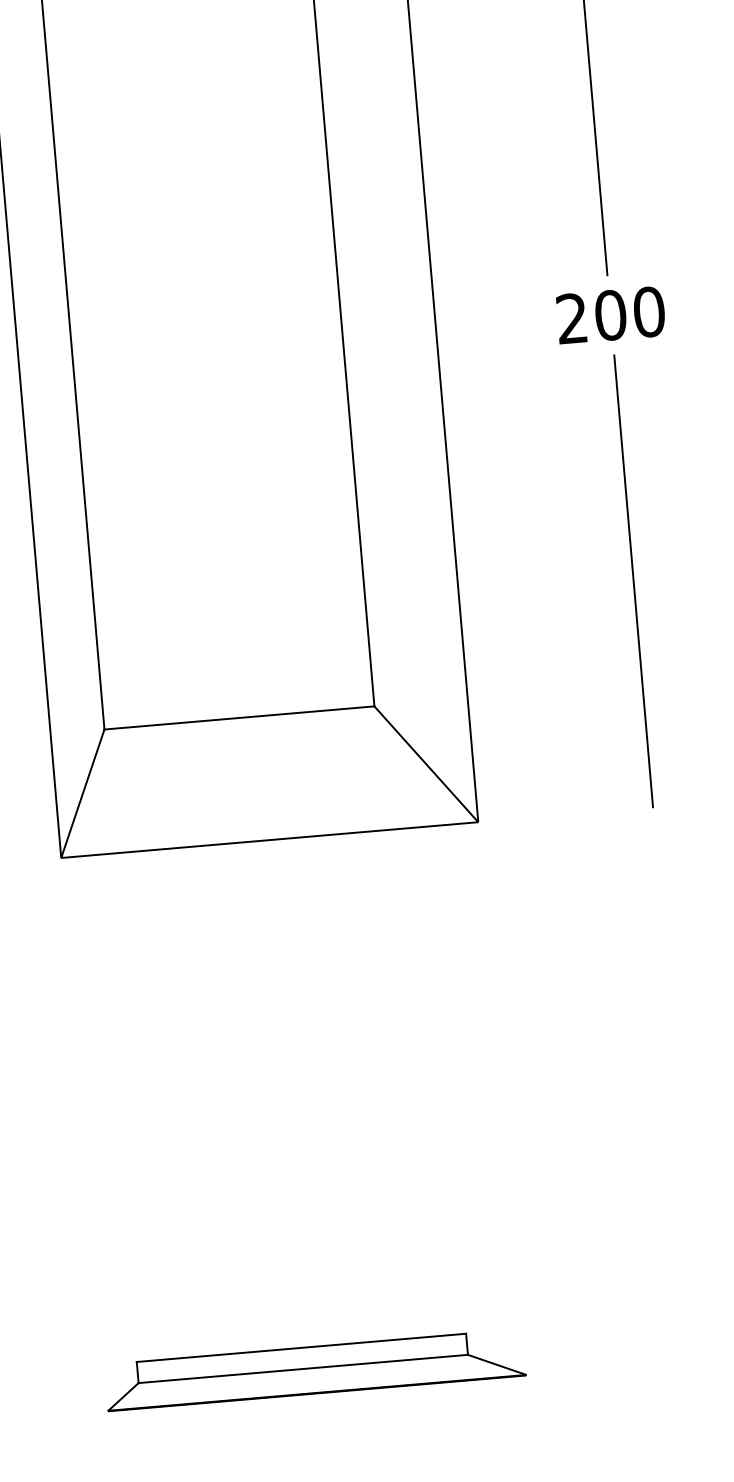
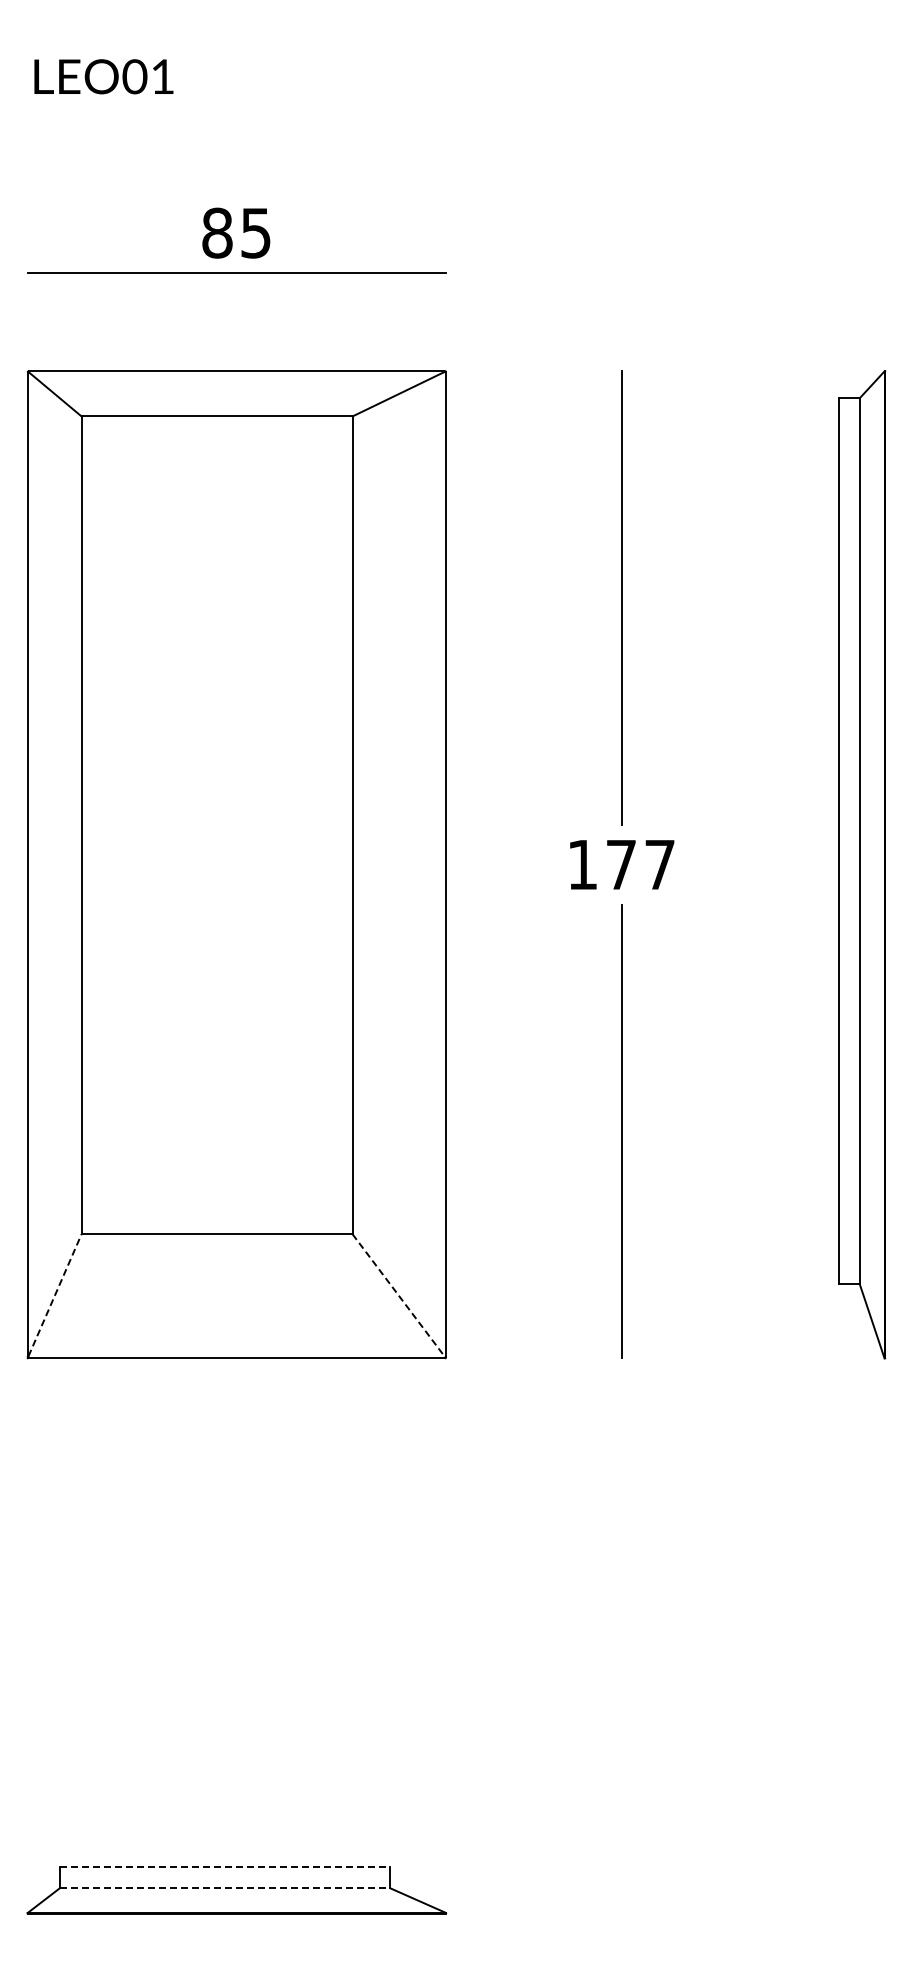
text: (610, 315) -> (621, 864), 200 -> 177
line: (426, 764) -> (399, 1296), solid -> dashed
line: (83, 792) -> (55, 1295), solid -> dashed
line: (301, 1348) -> (225, 1867), solid -> dashed
line: (303, 1369) -> (225, 1888), solid -> dashed

